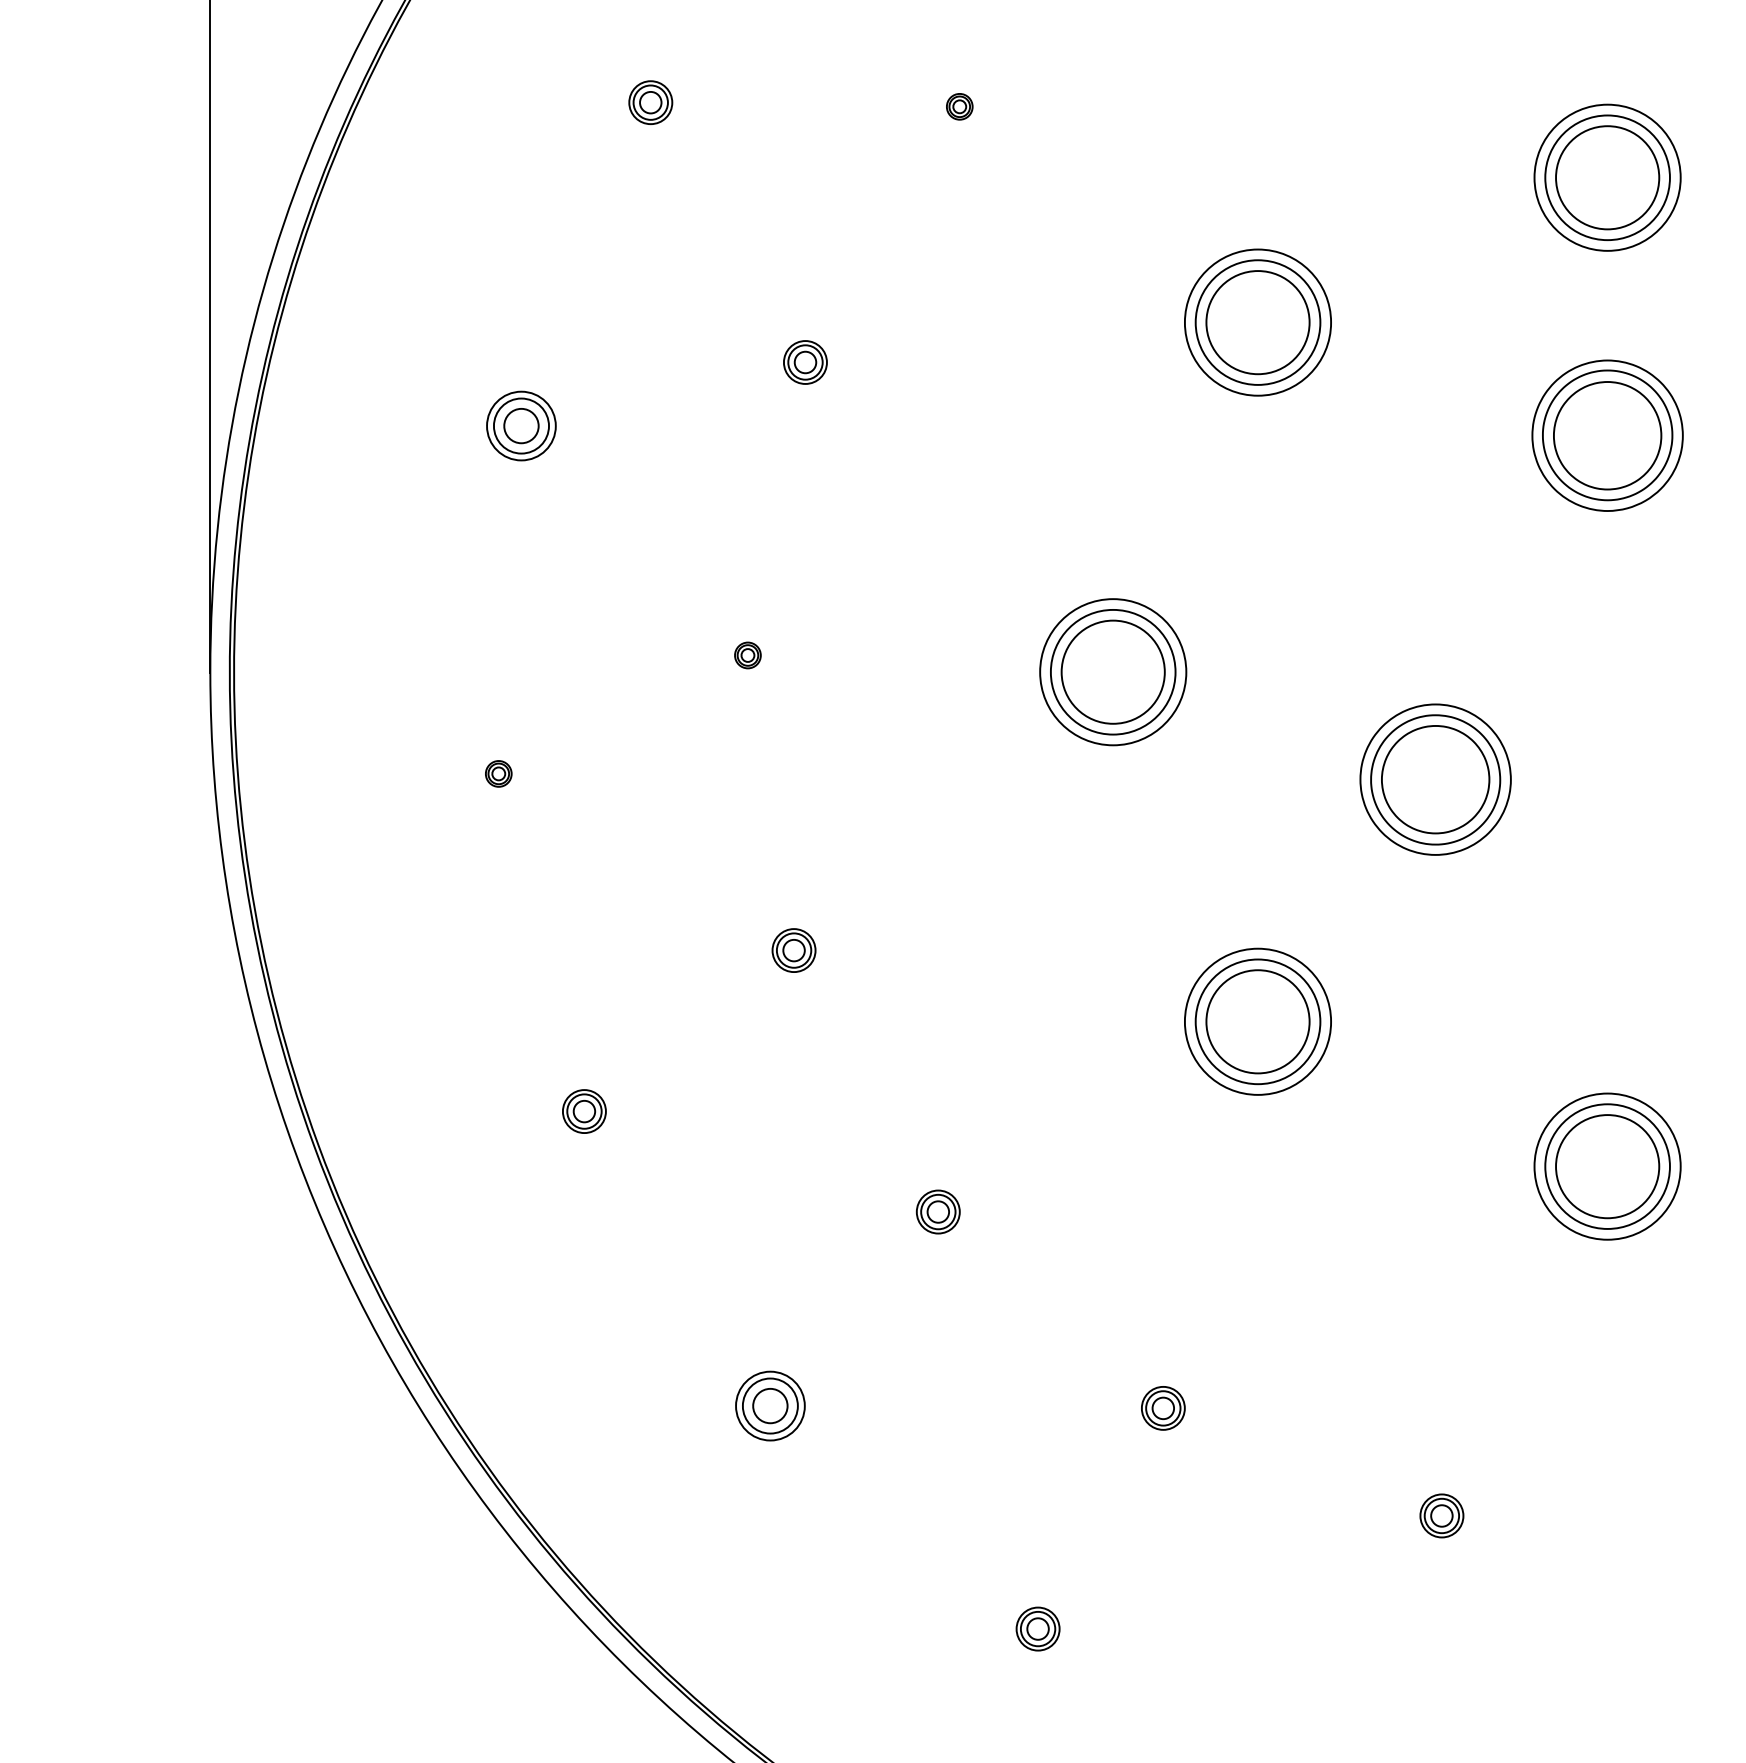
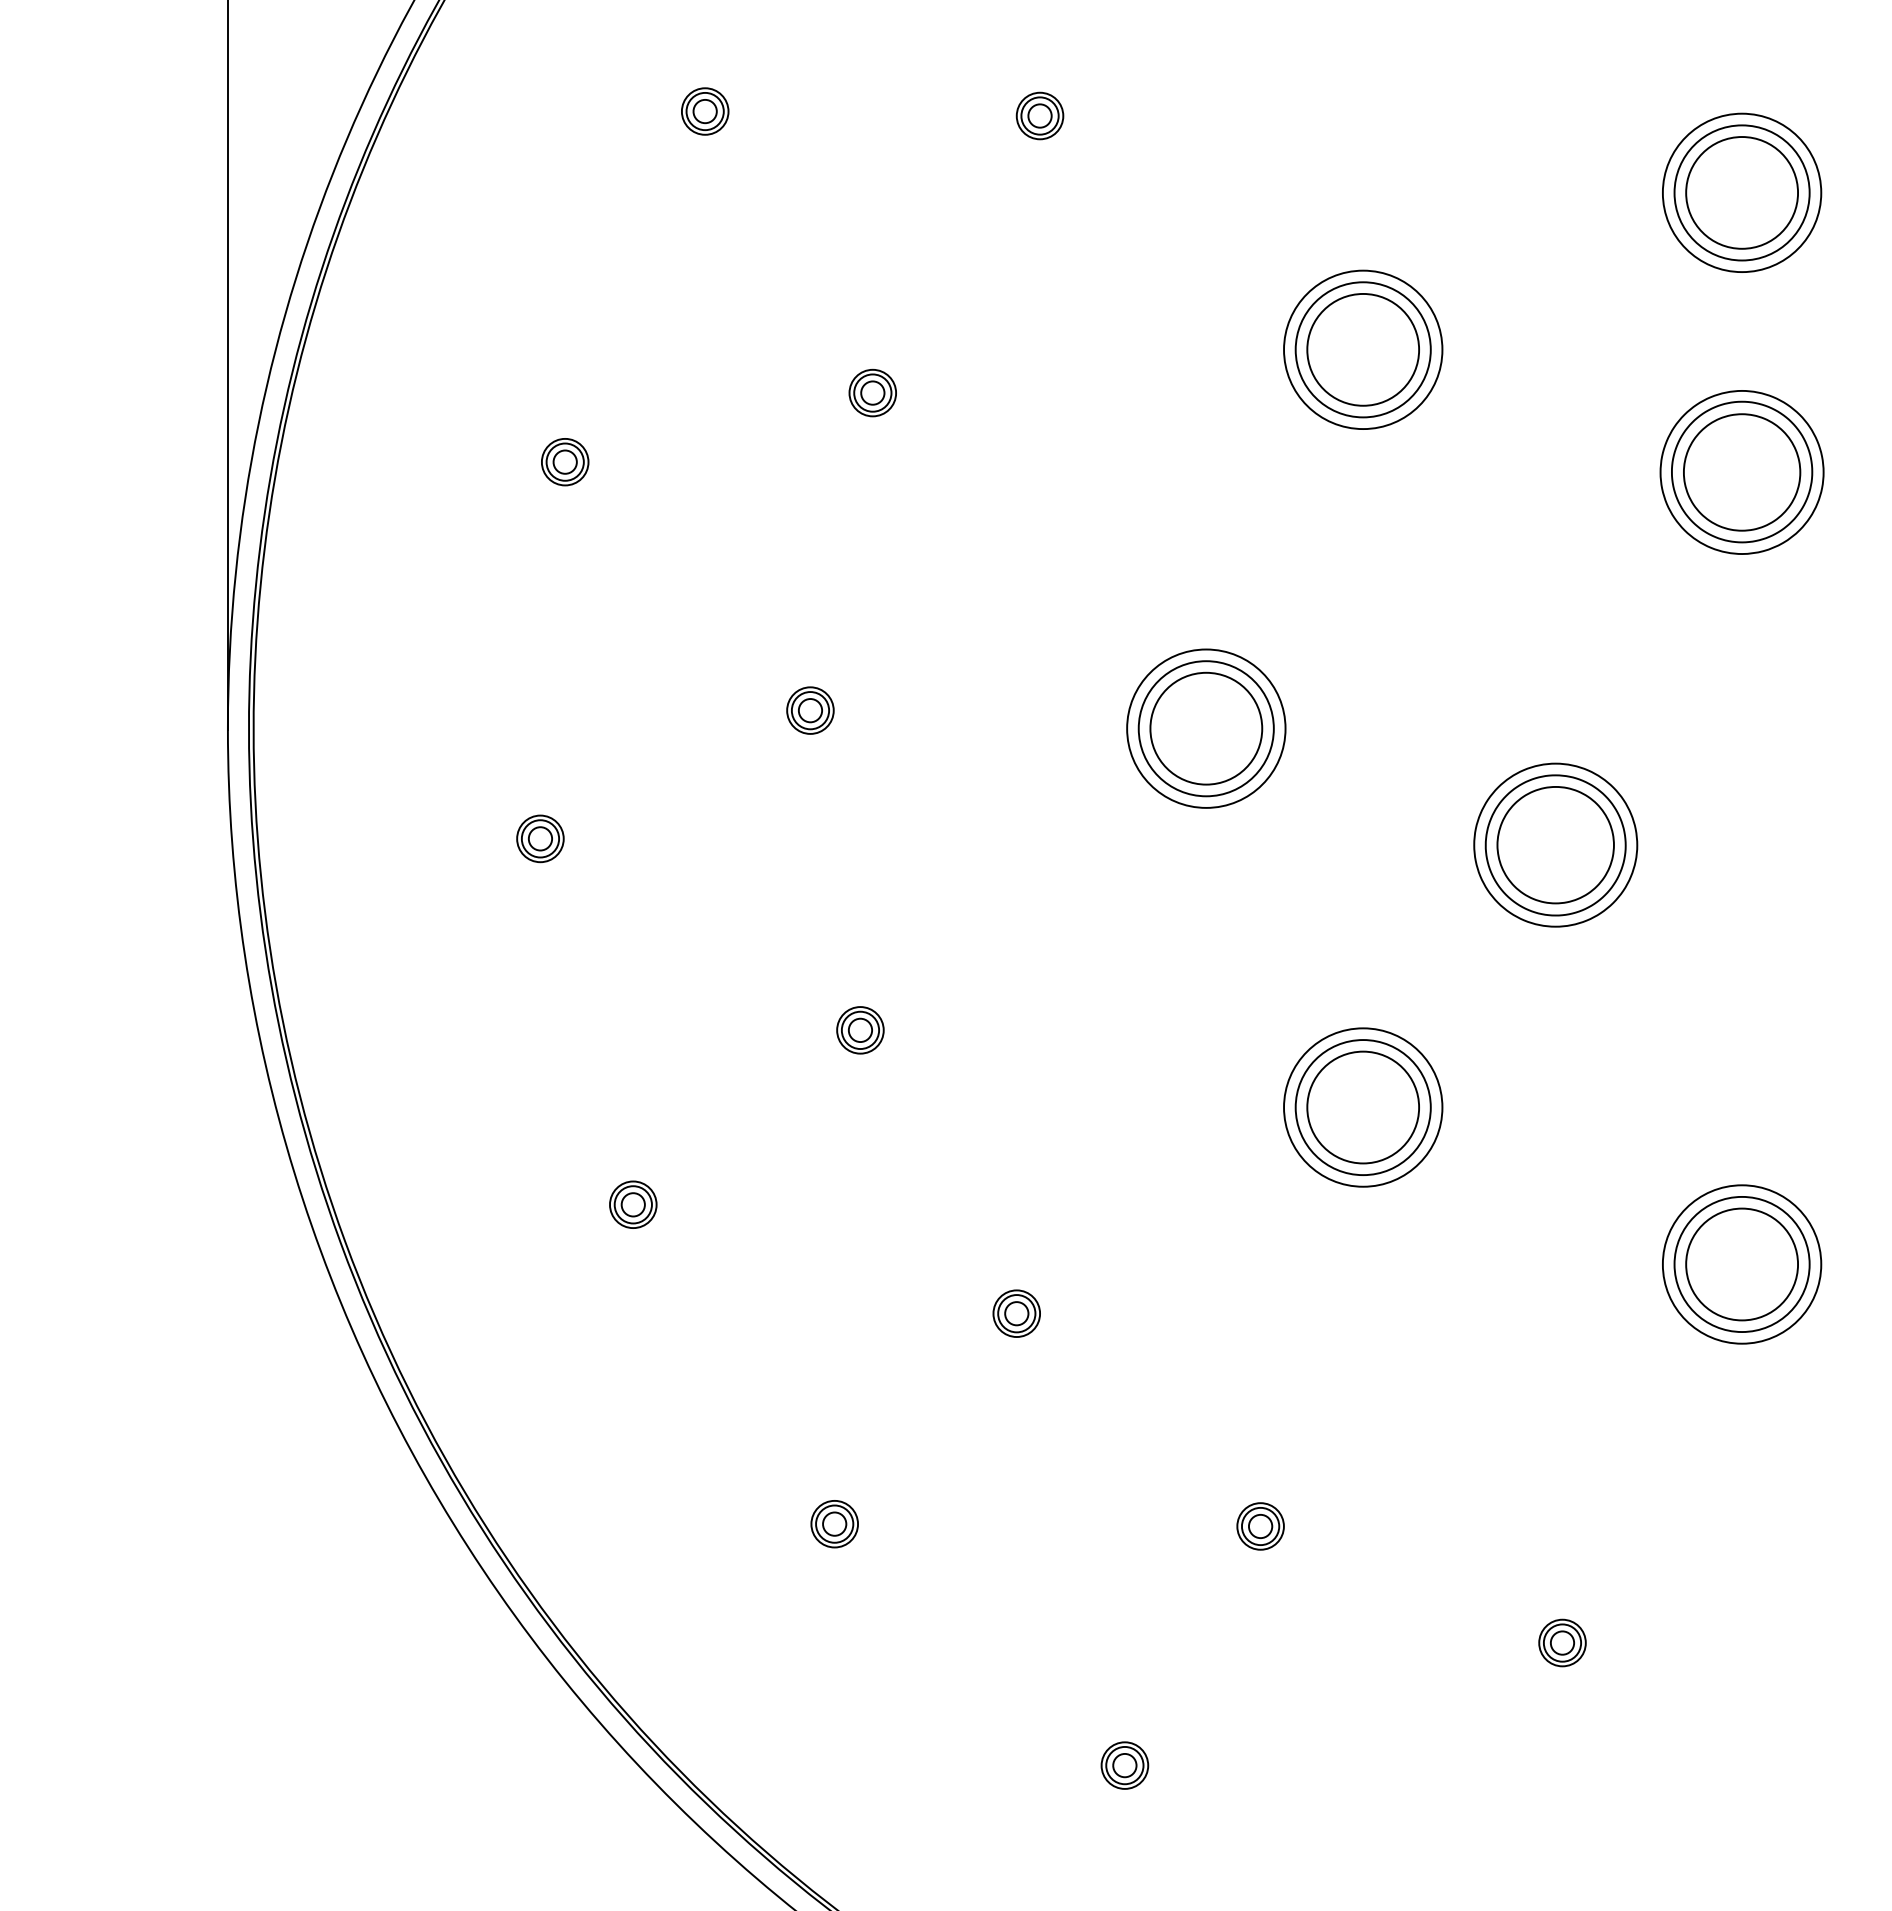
part: (959, 106) -> (1039, 115), size x1.67
part: (521, 426) -> (565, 462), size x0.62
part: (747, 655) -> (810, 710), size x1.67
part: (498, 773) -> (540, 838), size x1.67
part: (770, 1406) -> (834, 1524), size x0.62

